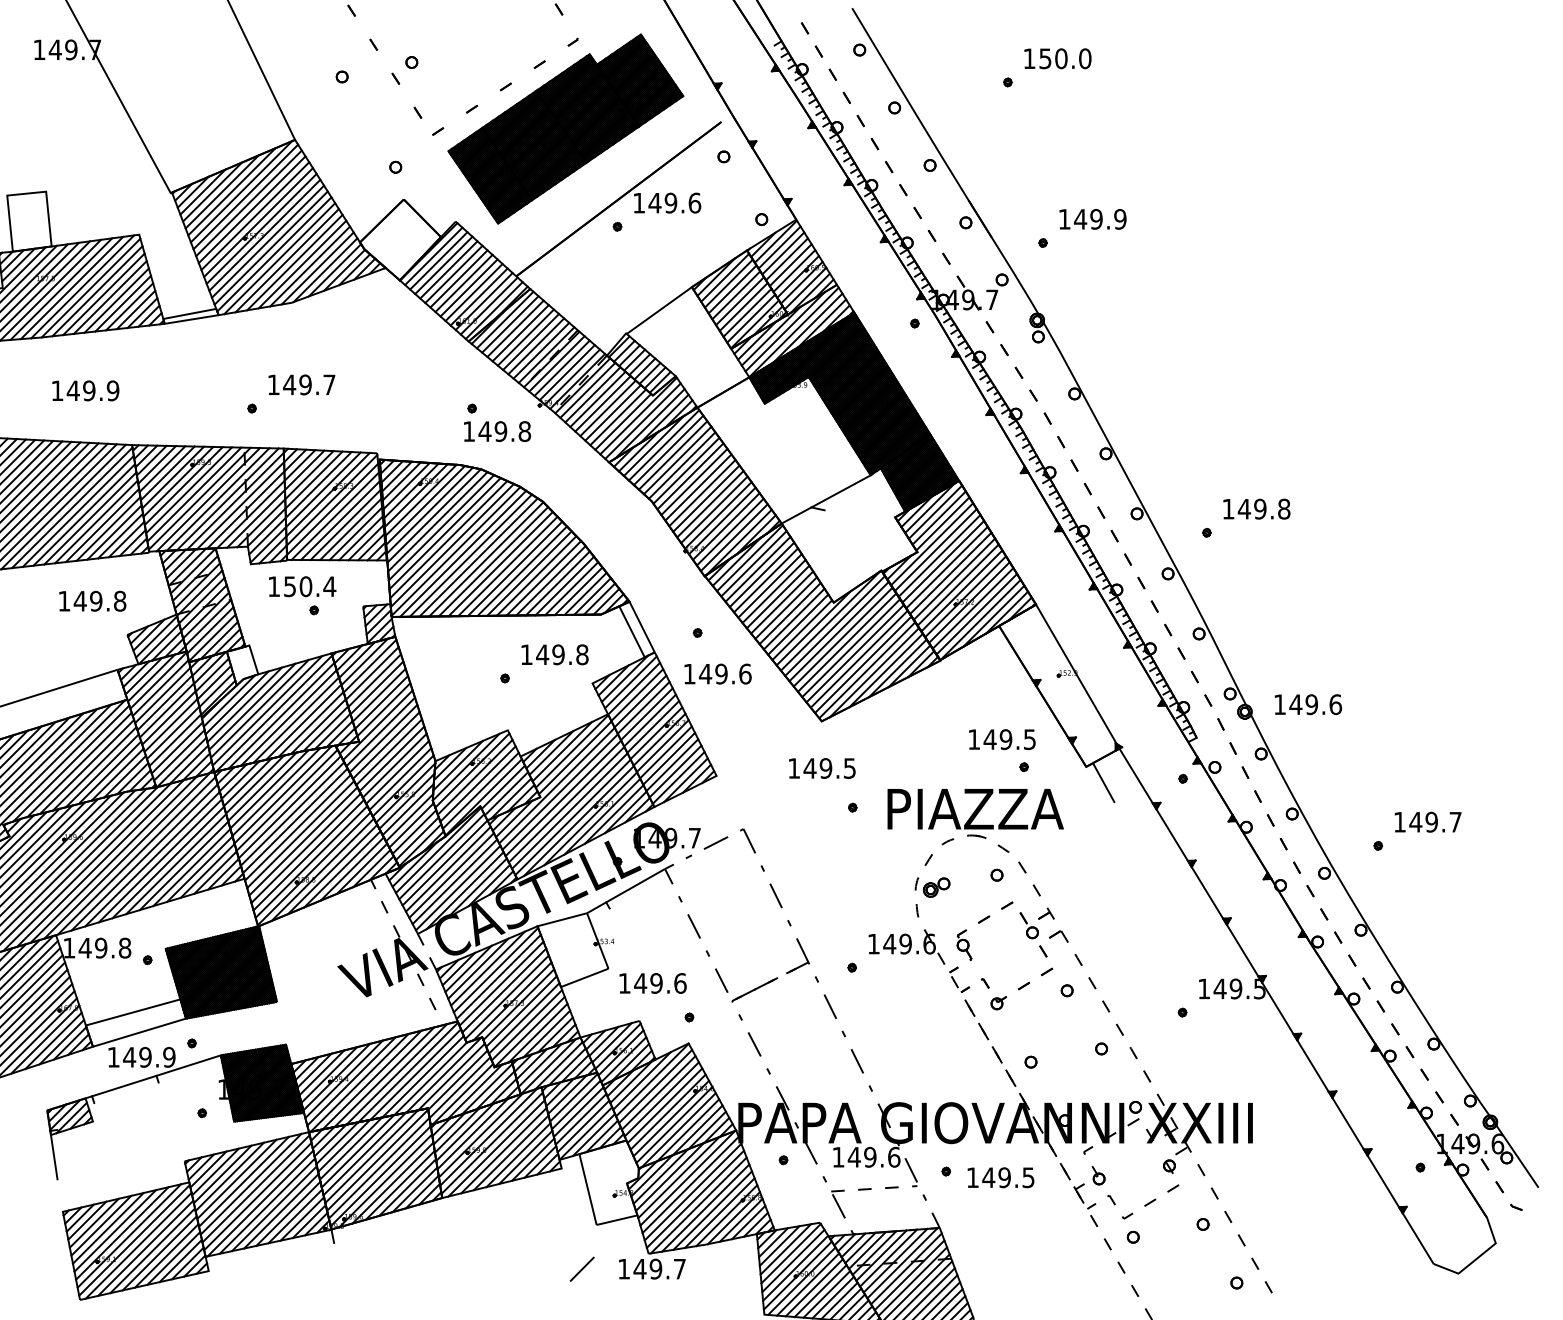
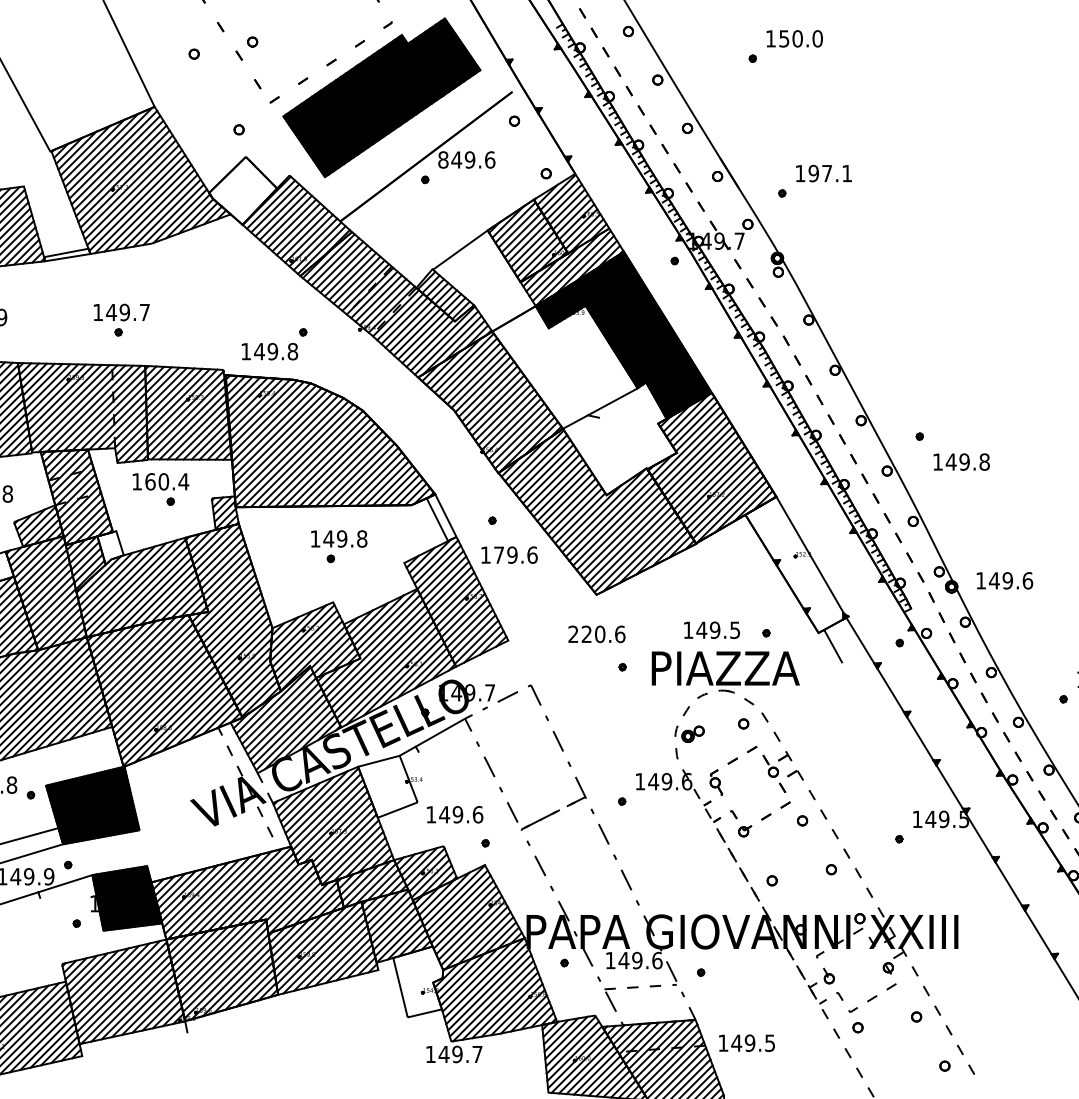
text: (639, 202) -> (443, 159), 149.6 -> 849.6
text: (1100, 218) -> (830, 172), 149.9 -> 197.1
text: (301, 384) -> (121, 312), moved
text: (497, 431) -> (269, 351), moved
text: (1256, 508) -> (961, 461), moved
text: (290, 586) -> (150, 481), 150.4 -> 160.4
text: (554, 654) -> (338, 538), moved
text: (705, 674) -> (499, 555), 149.6 -> 179.6
text: (1002, 739) -> (712, 630), moved
text: (822, 768) -> (597, 634), 149.5 -> 220.6
text: (1000, 1177) -> (746, 1043), moved
line: (581, 1268) -> (395, 1053), removed

